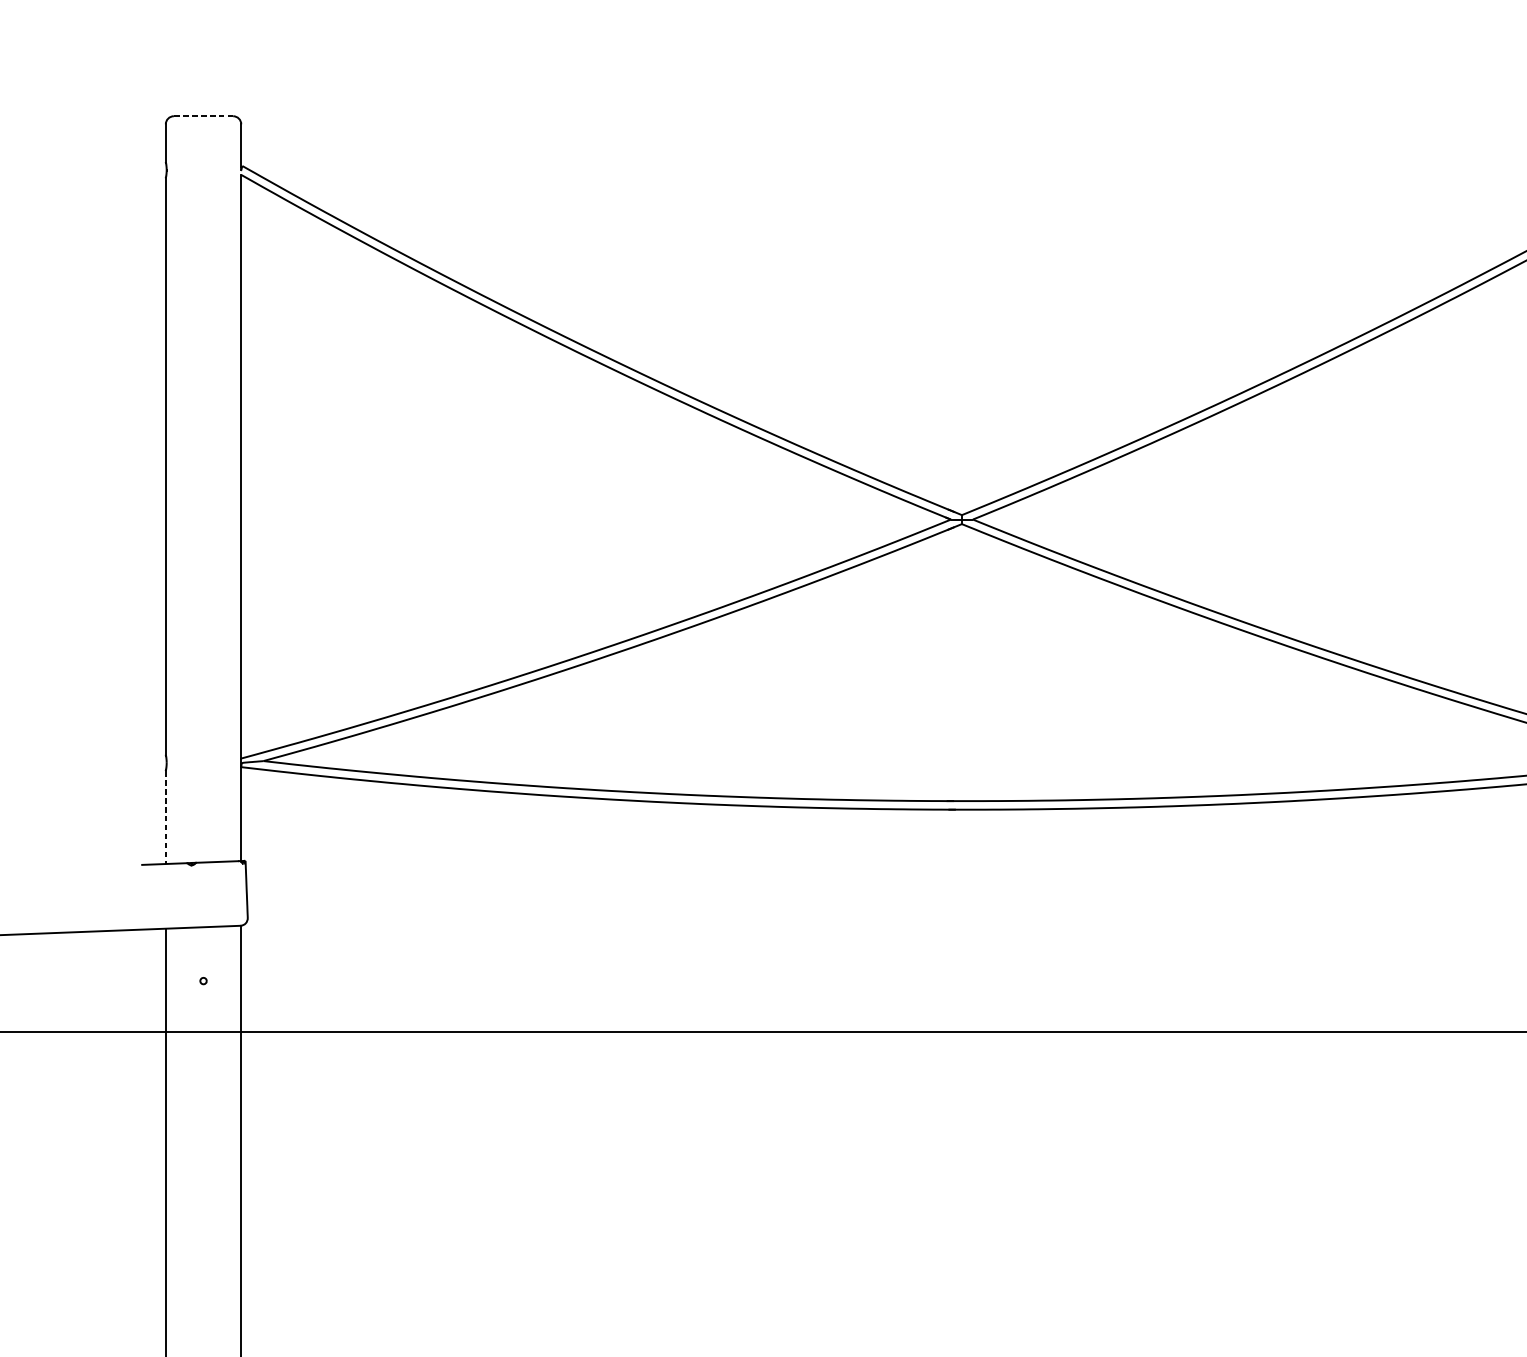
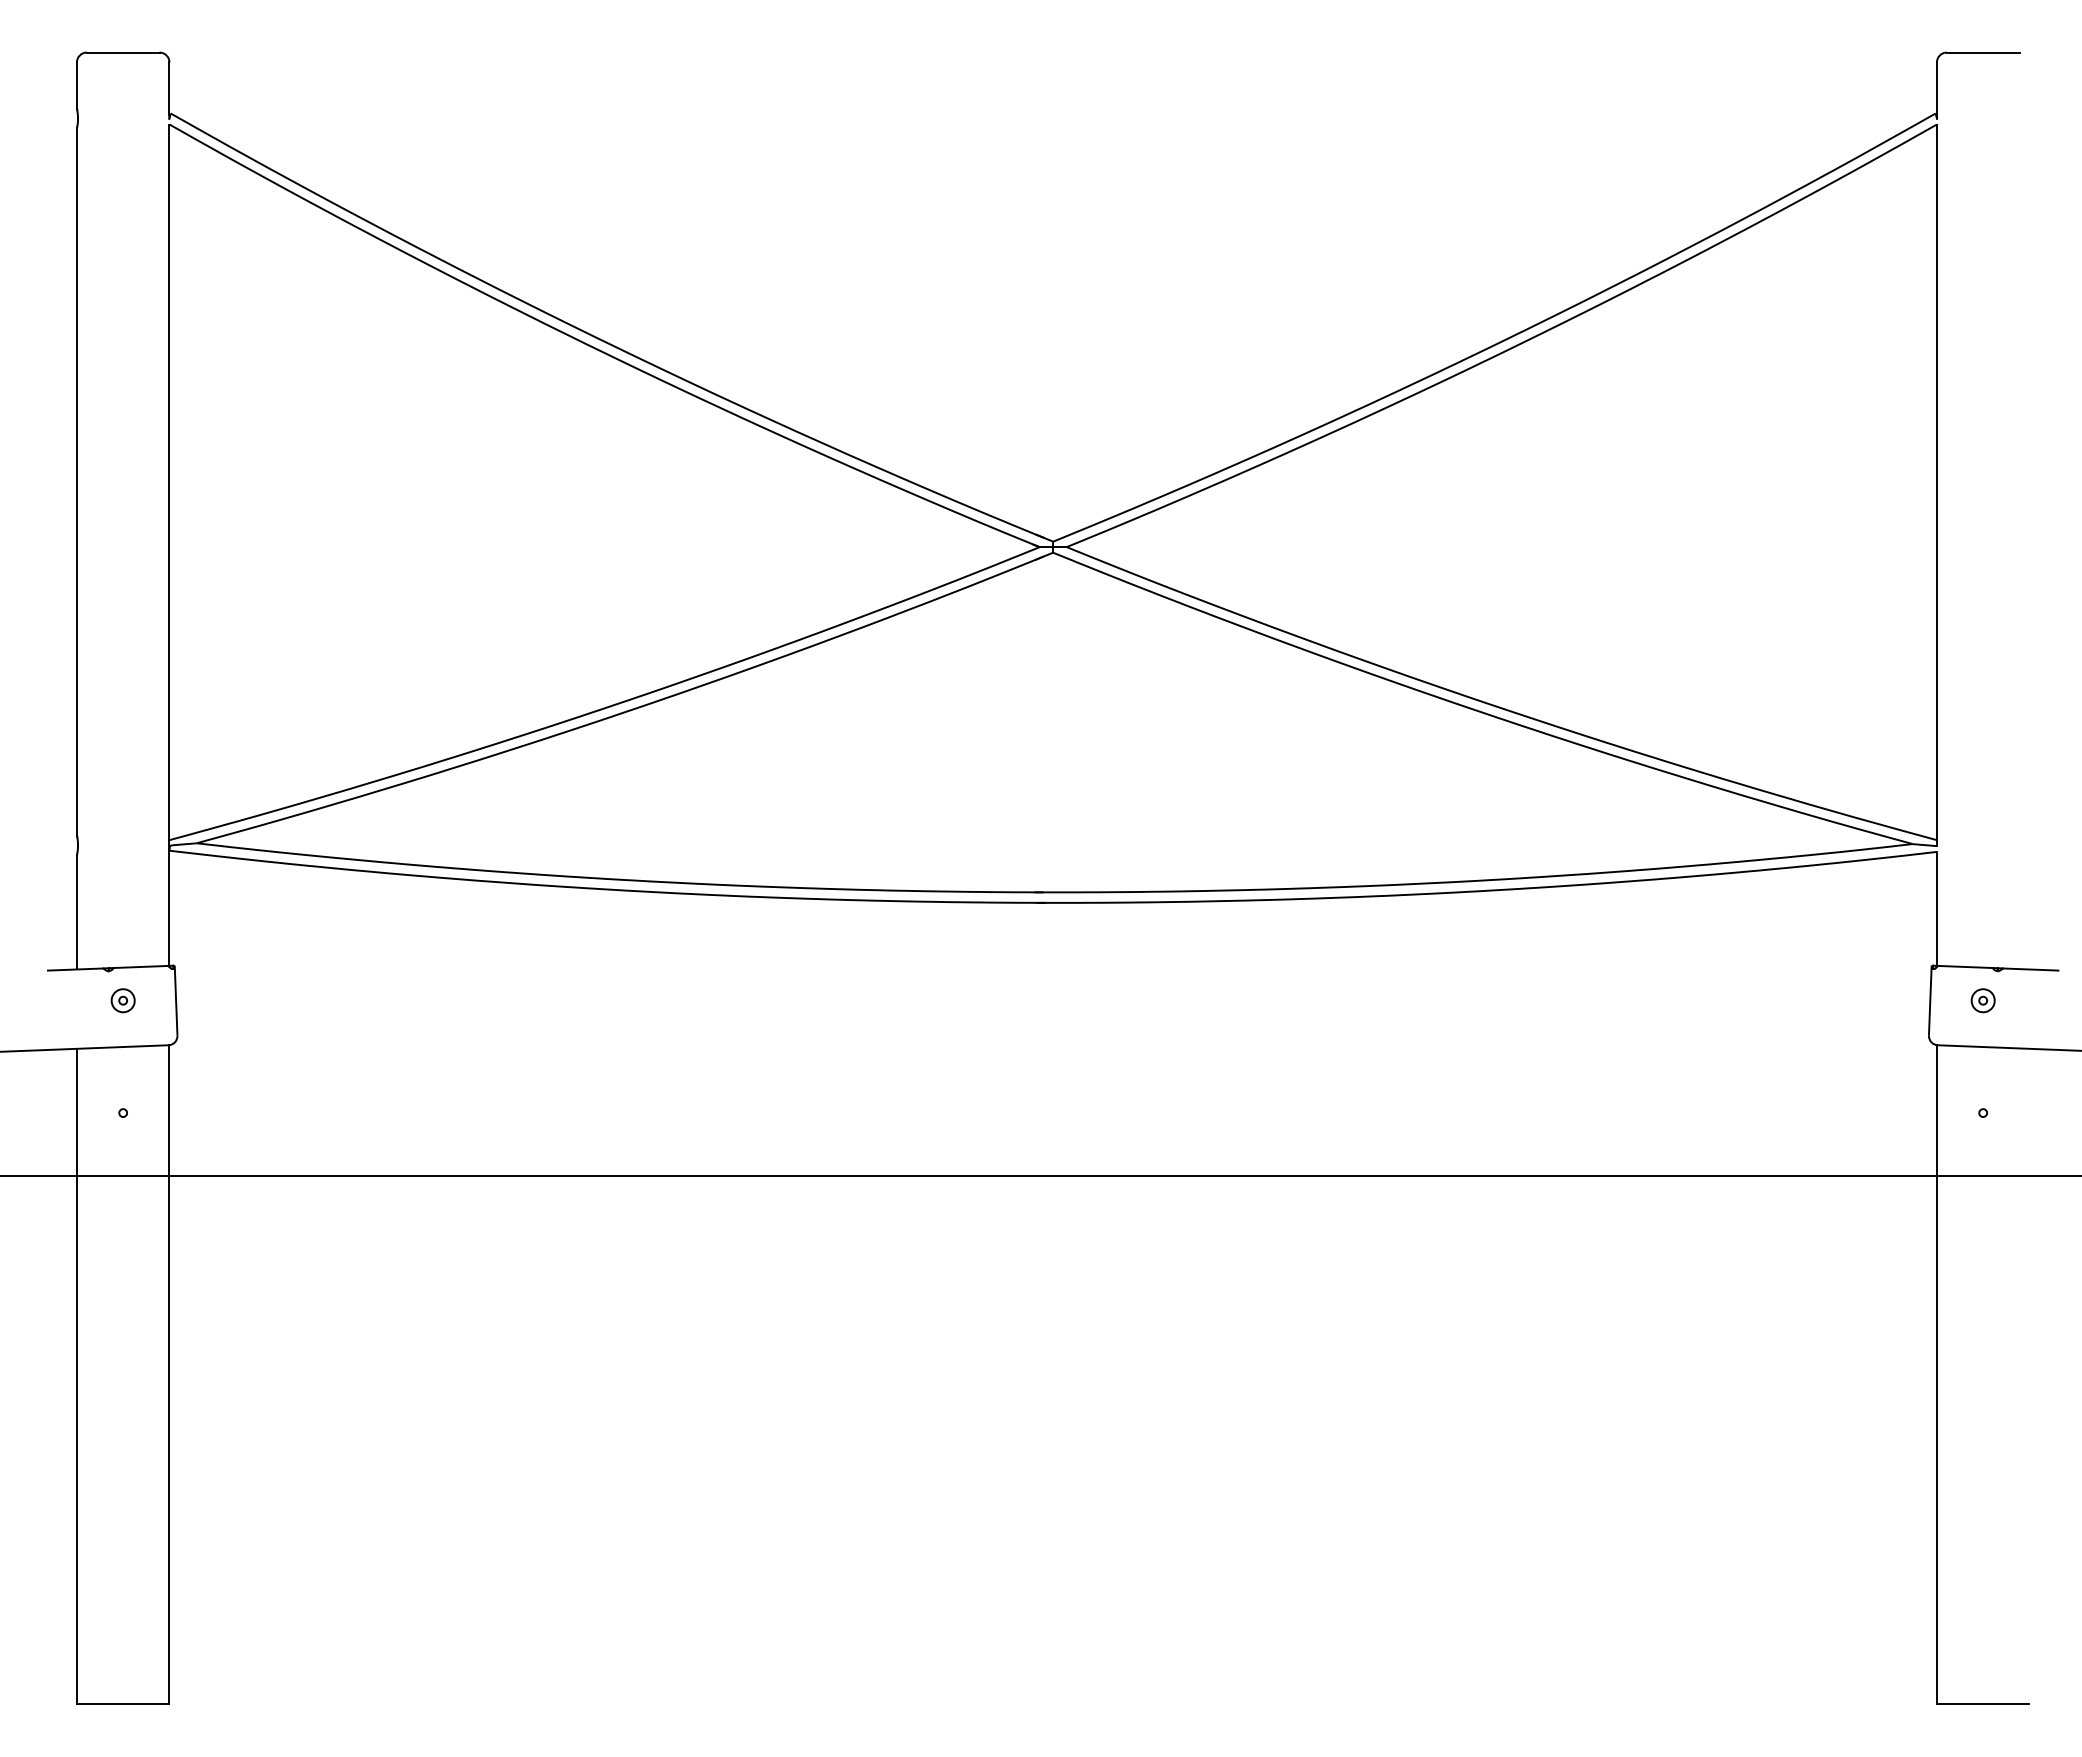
line: (203, 116) -> (123, 52), dashed -> solid
line: (165, 817) -> (76, 912), dashed -> solid
part: (202, 889) -> (122, 1000), added

